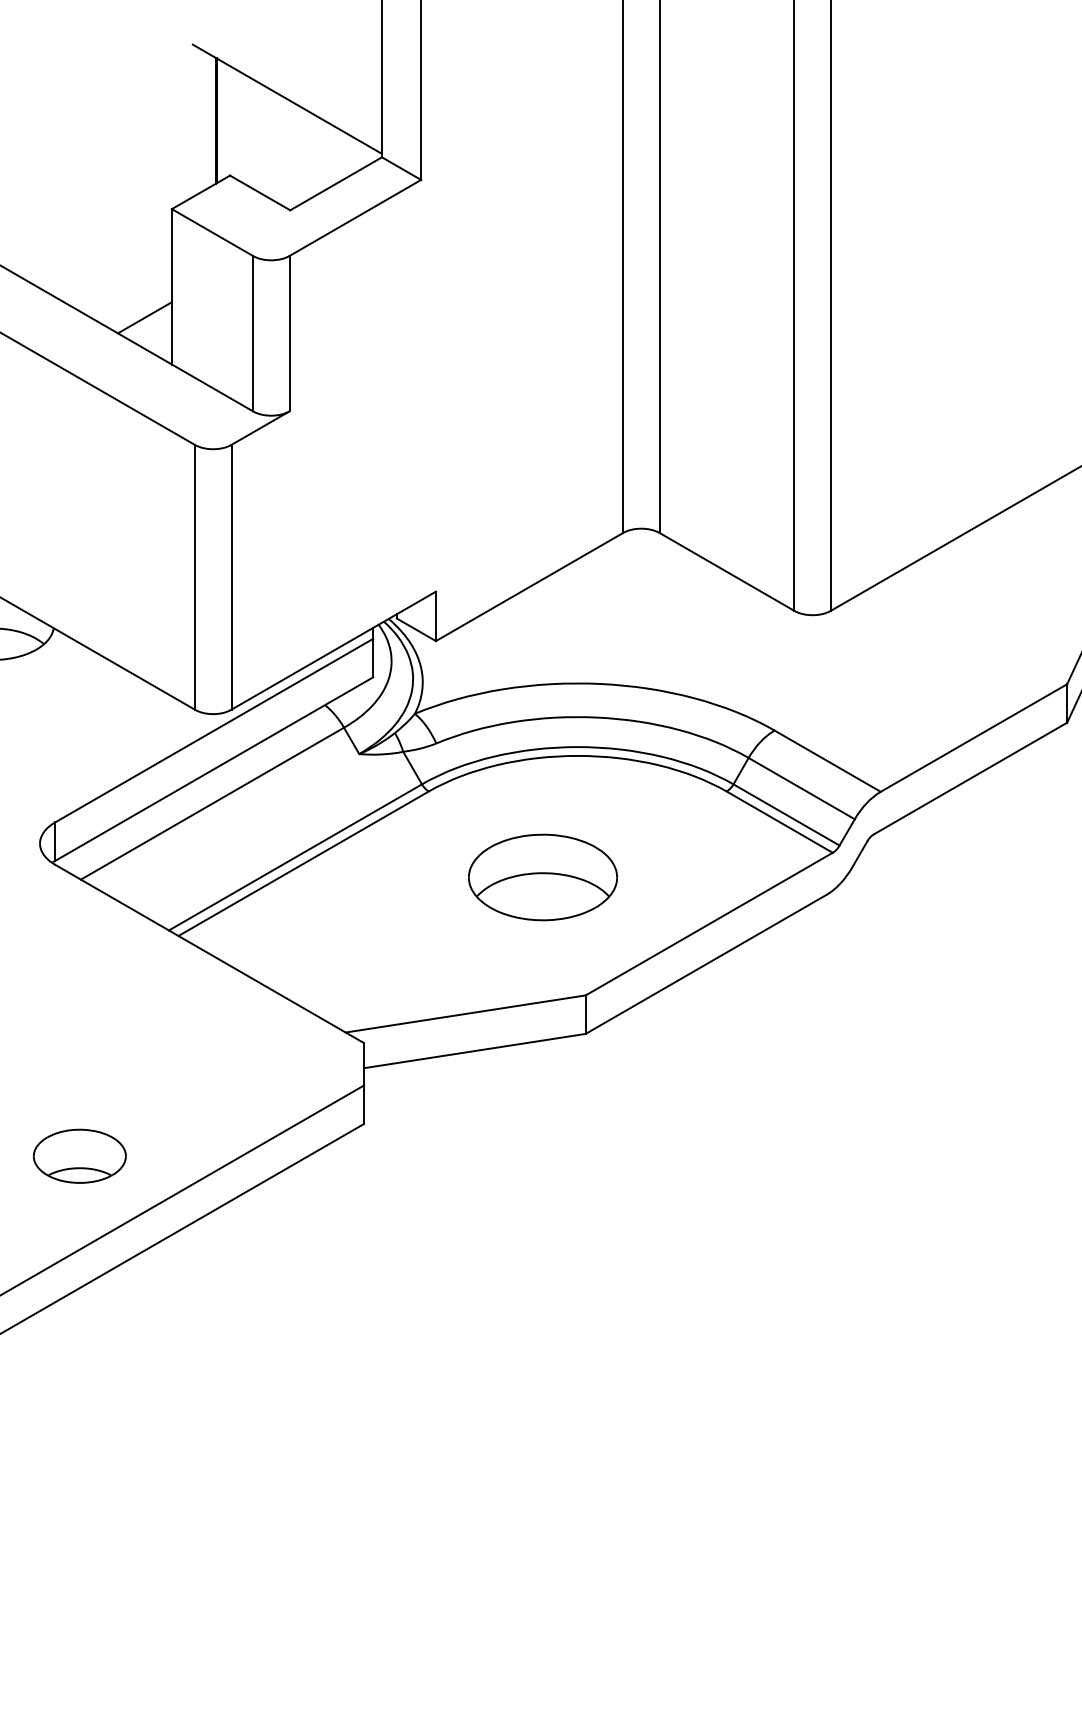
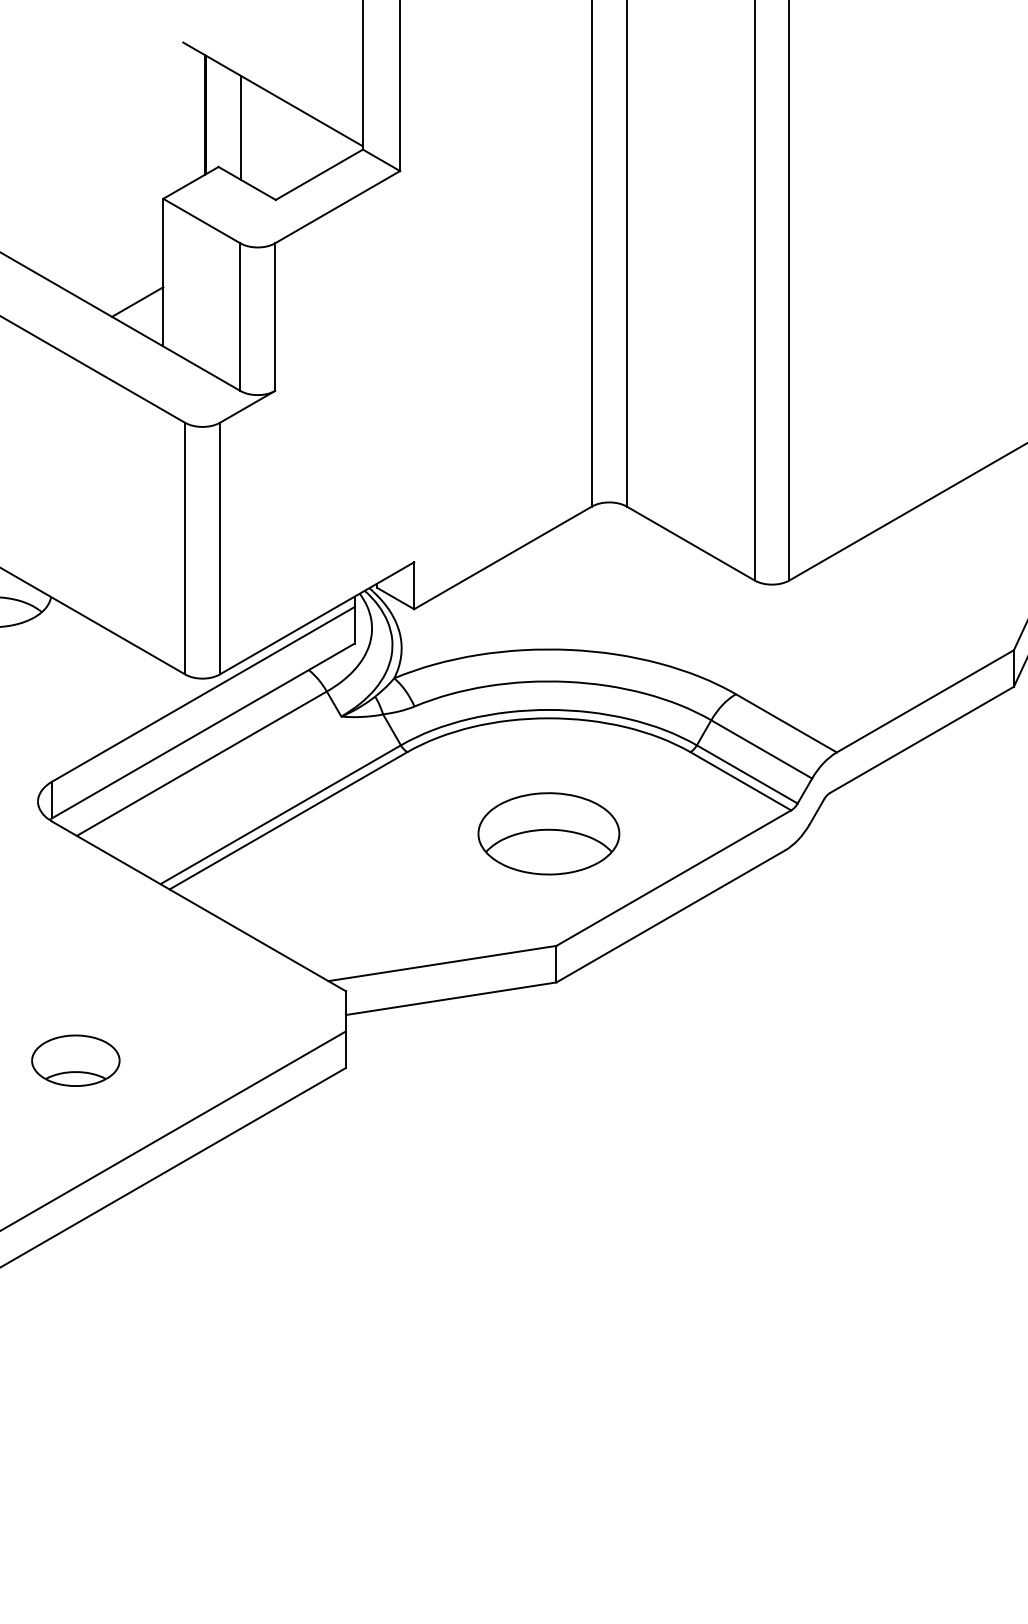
line: (254, 135) -> (241, 128), added
part: (542, 877) -> (548, 833), moved
part: (79, 1156) -> (75, 1060), moved

